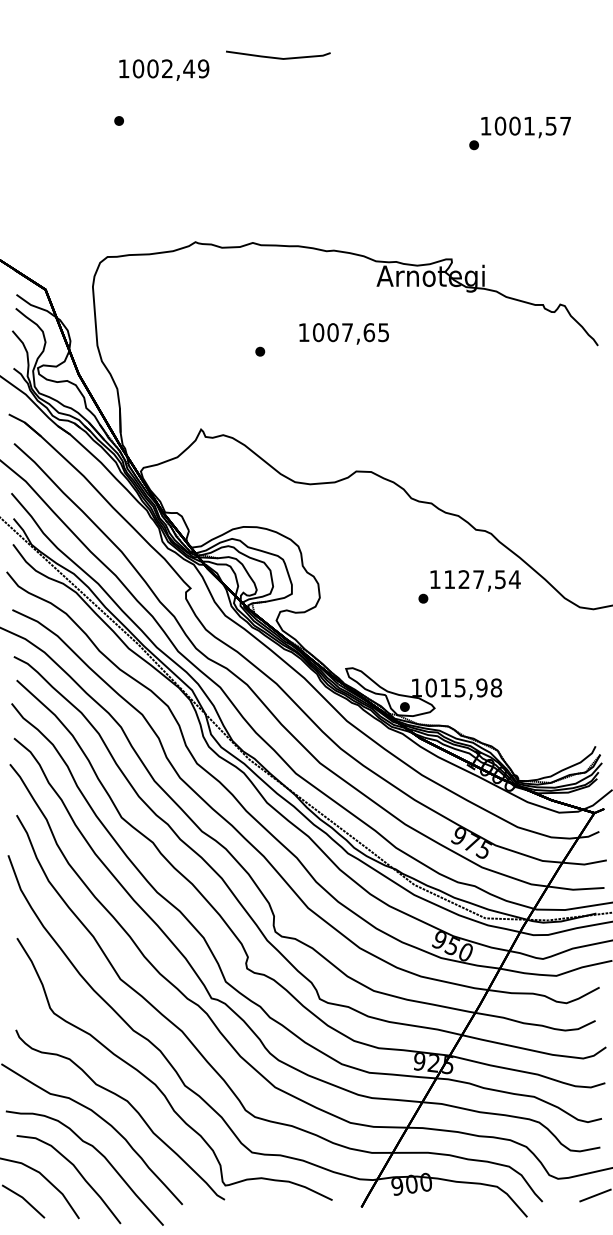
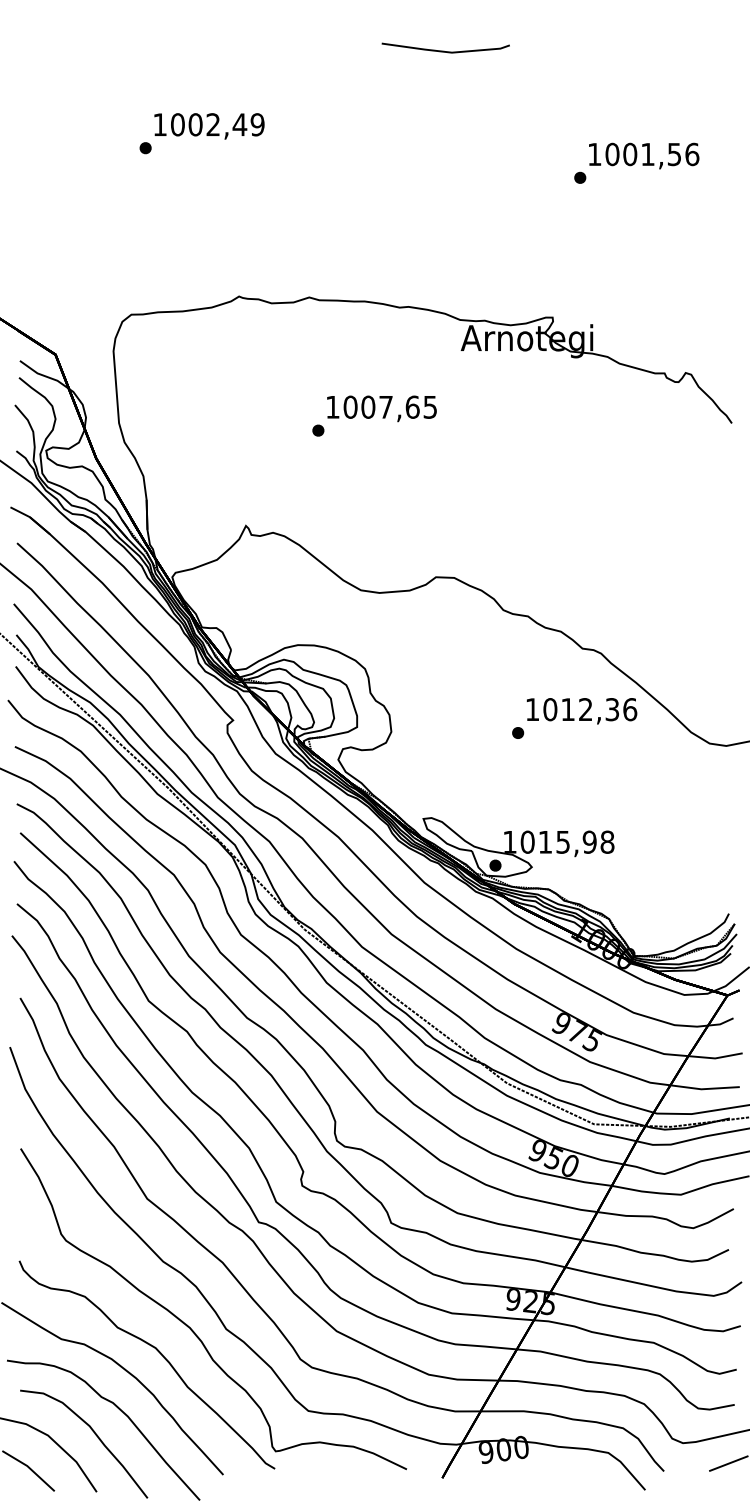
line: (278, 57) -> (446, 50), moved
text: (164, 69) -> (209, 125), moved
text: (565, 125) -> (692, 153), 1001,57 -> 1001,56
text: (343, 333) -> (381, 408), moved
text: (482, 579) -> (590, 709), 1127,54 -> 1012,36

